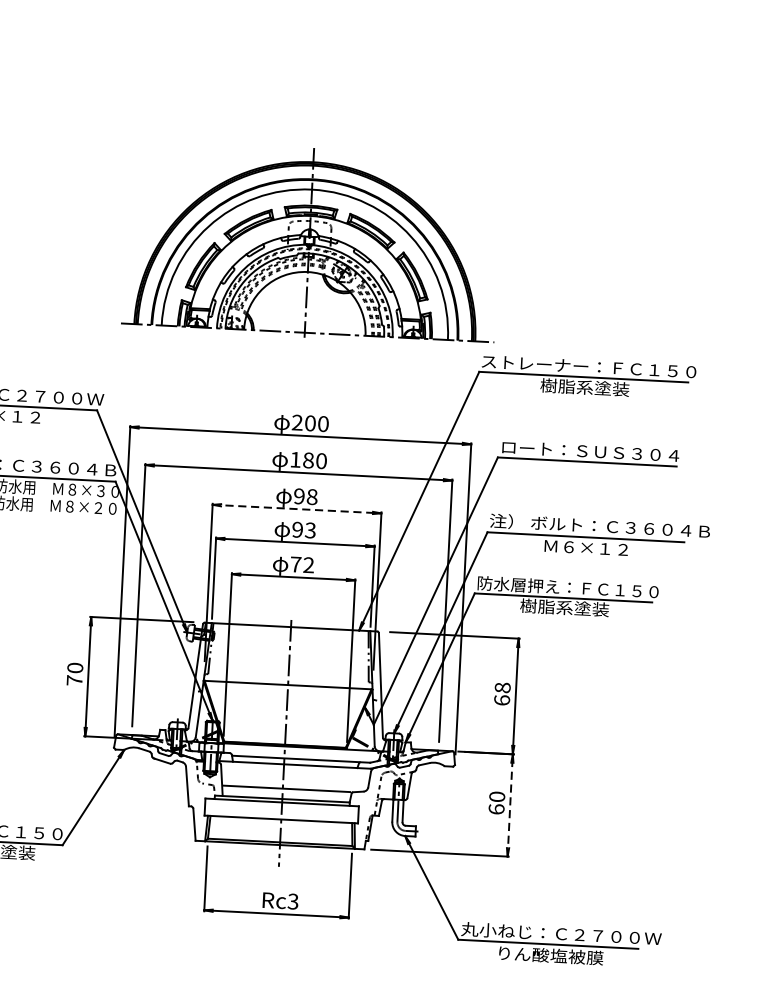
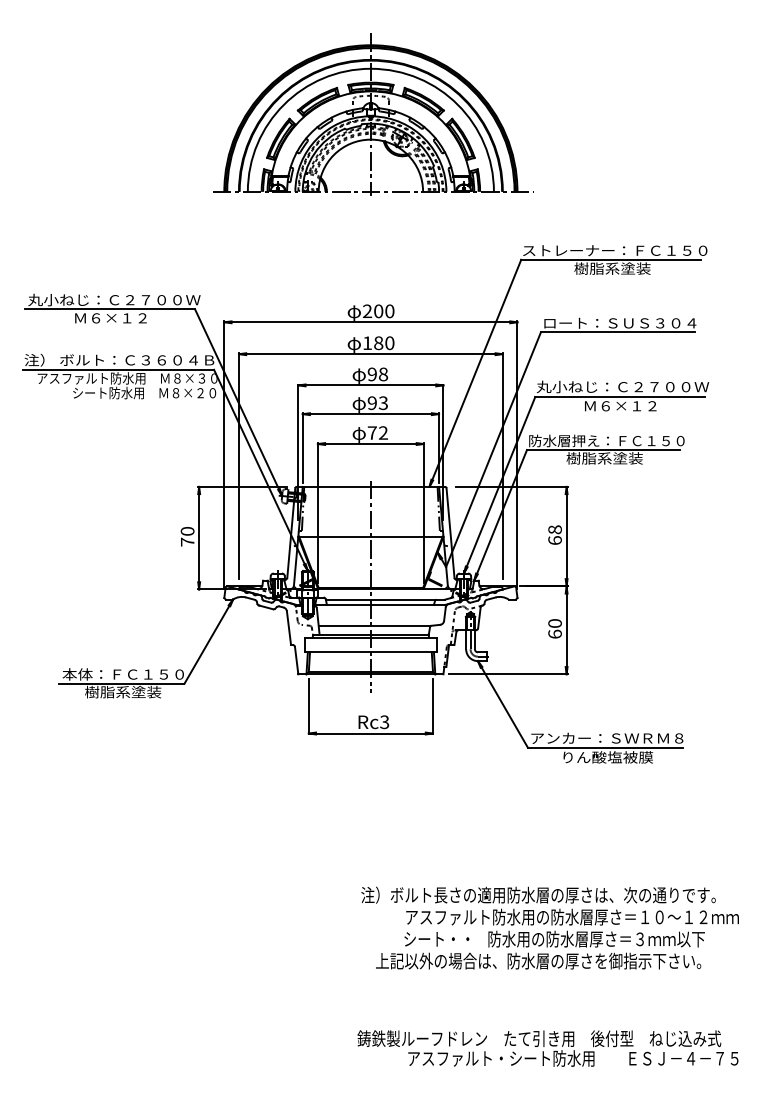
part: (312, 242) -> (373, 114), moved
line: (296, 509) -> (370, 385), dashed -> solid
text: (600, 525) -> (631, 386), 注） ボルト：Ｃ３６０４Ｂ -> 丸小ねじ：Ｃ２７００Ｗ
line: (510, 805) -> (566, 630), dashed -> solid
text: (561, 934) -> (616, 738), 丸小ねじ：Ｃ２７００Ｗ -> アンカー：ＳＷＲＭ８

